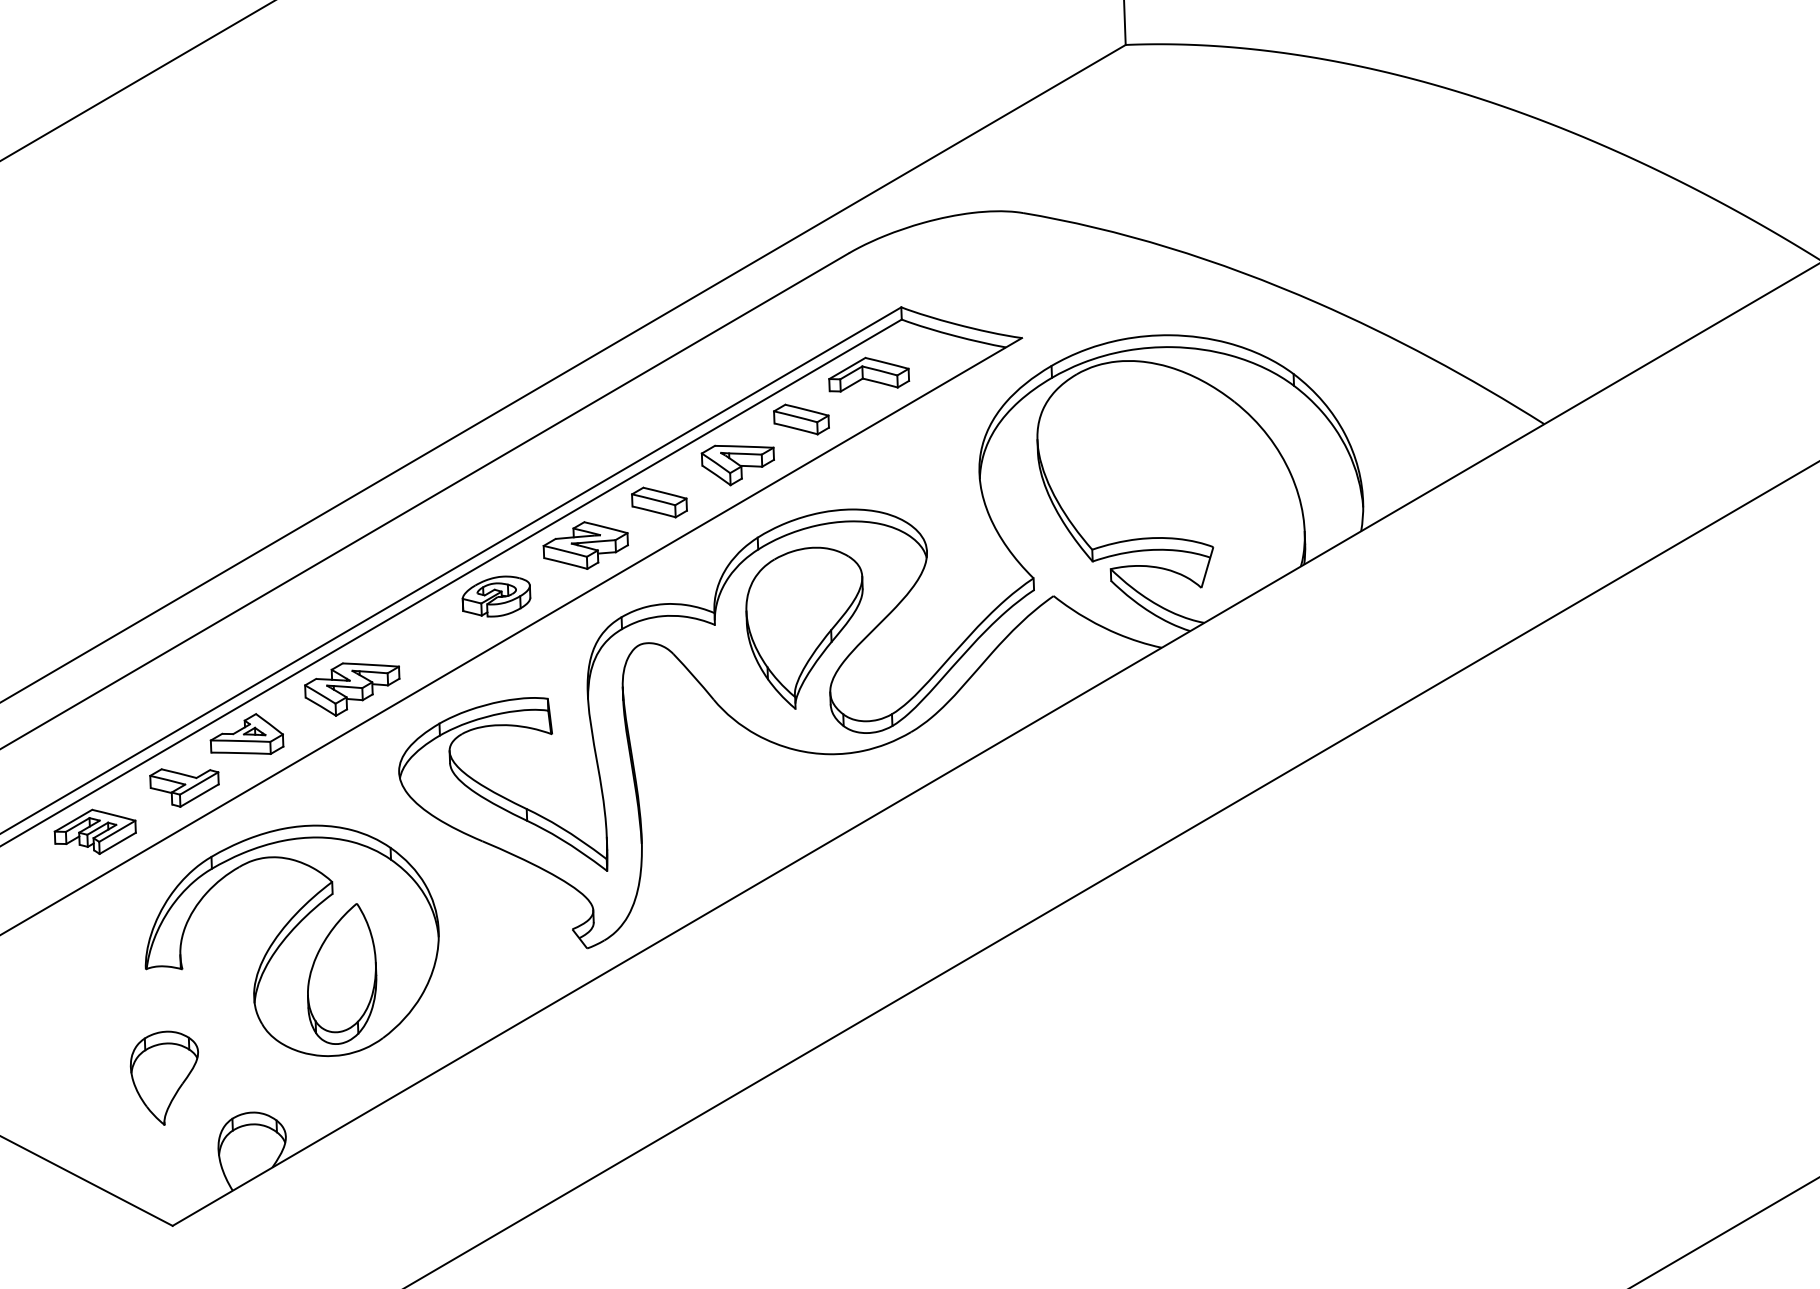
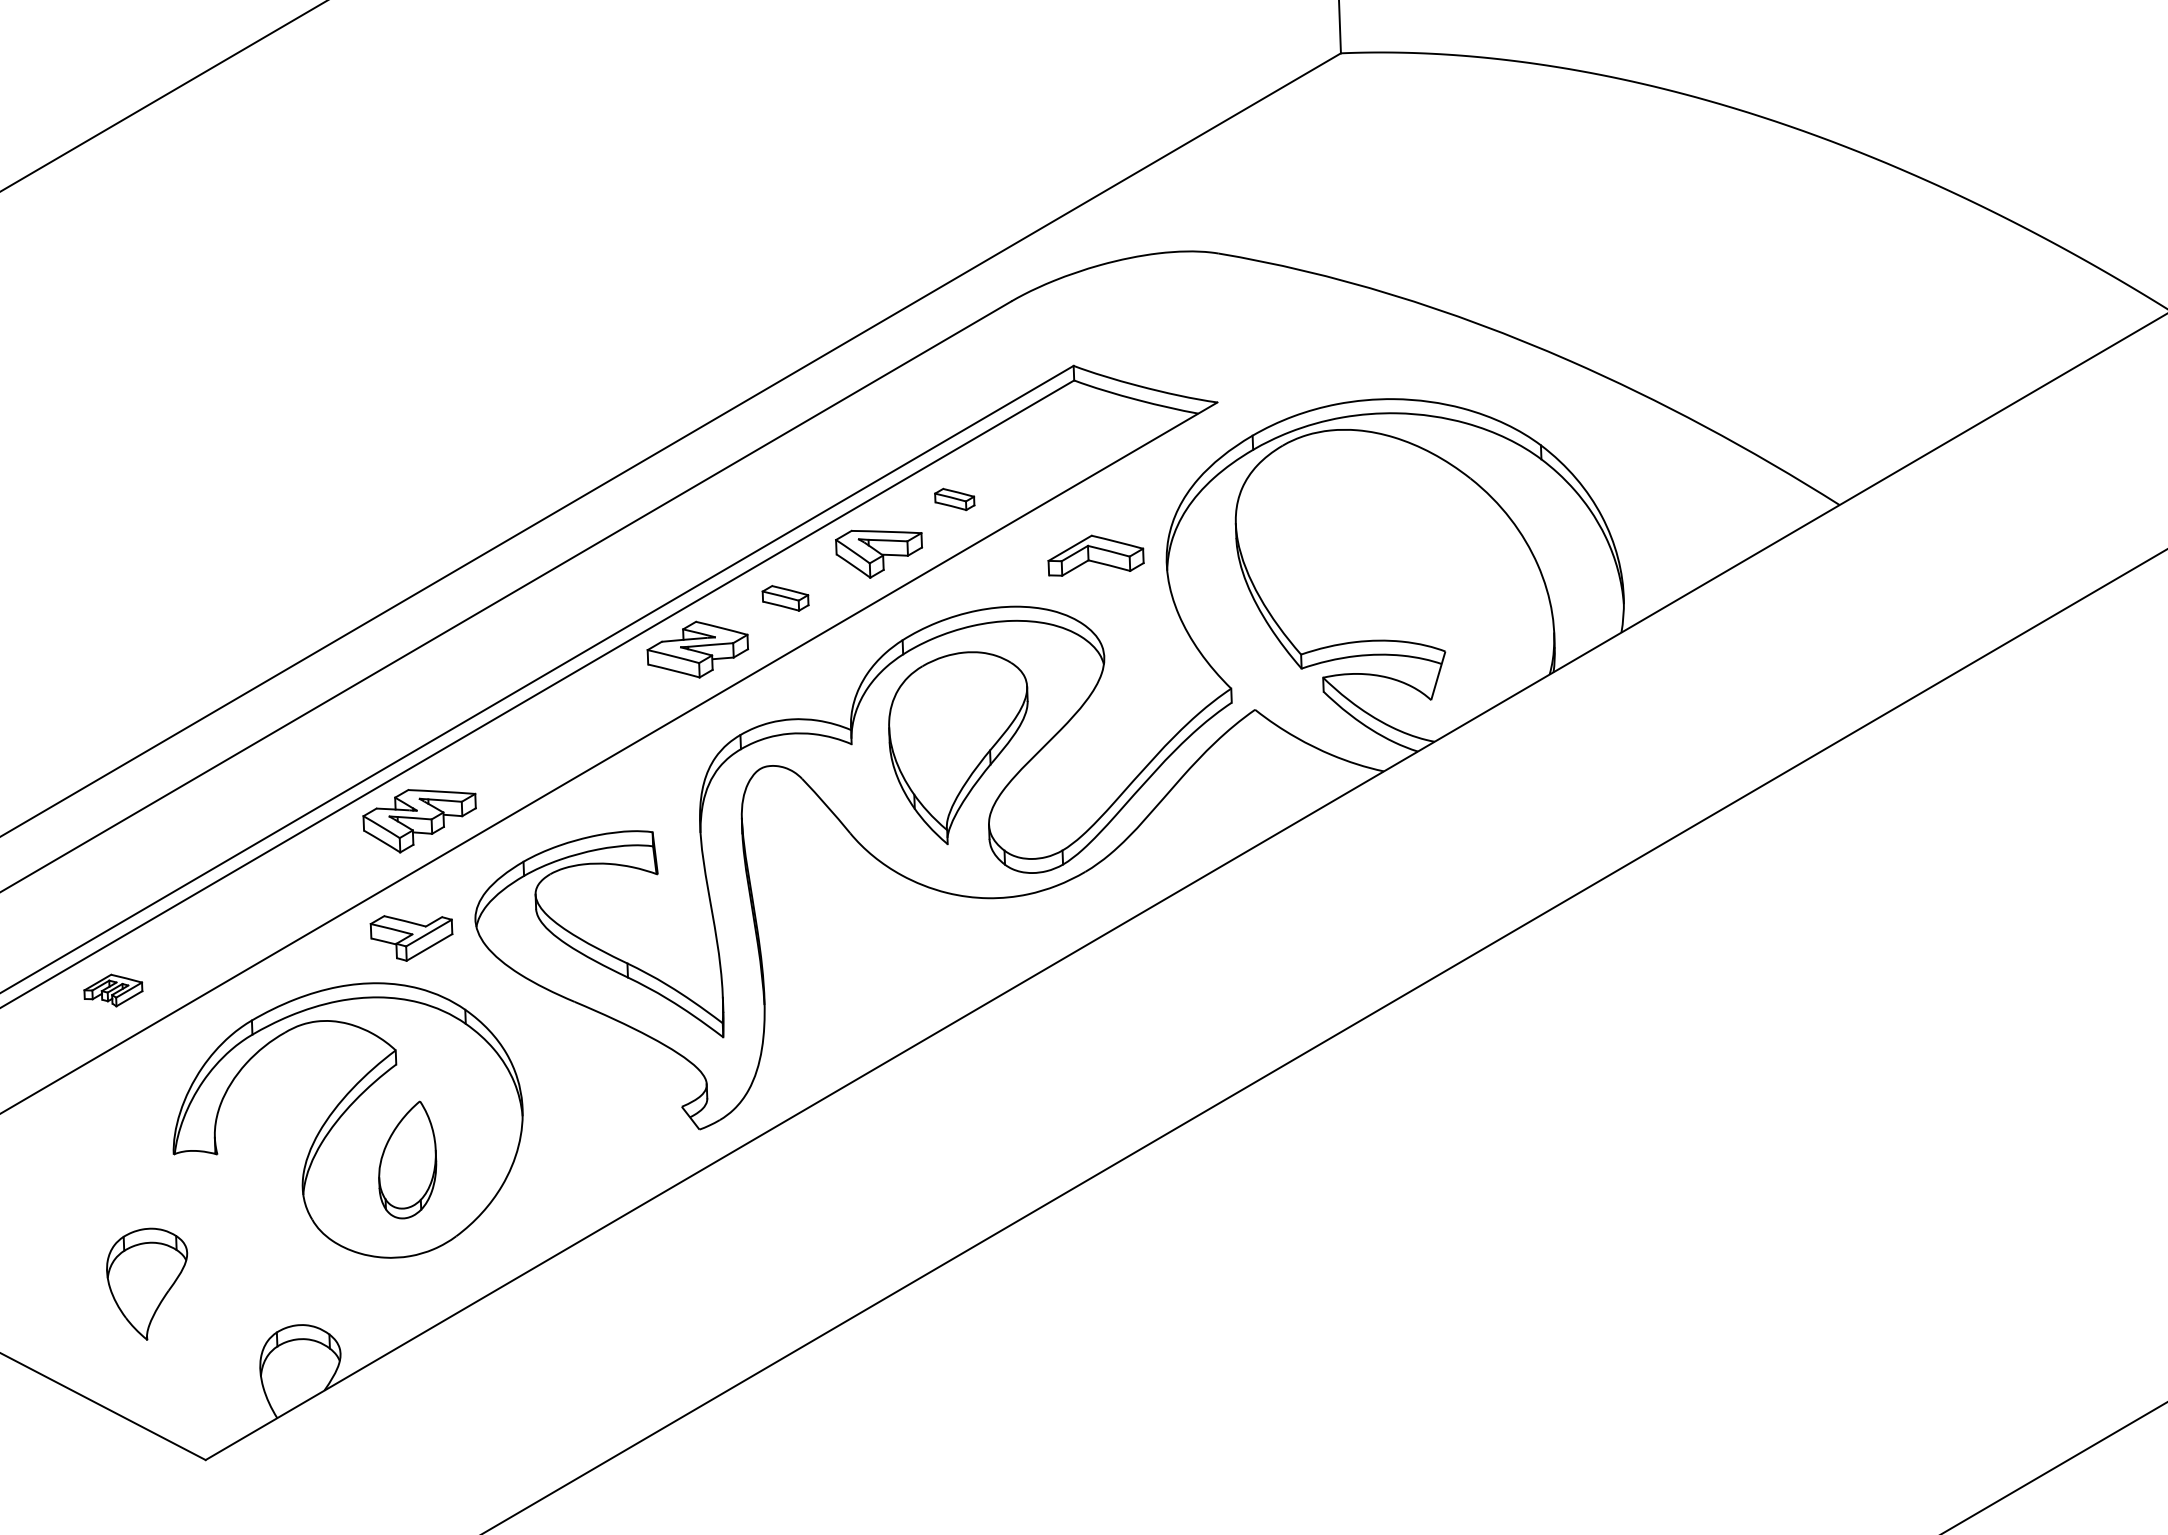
part: (869, 374) -> (1096, 555), moved
part: (801, 419) -> (954, 499), size x0.6
part: (659, 502) -> (785, 598), size x0.7
part: (496, 596) -> (591, 710), removed
part: (246, 733) -> (293, 873), removed
part: (184, 787) -> (411, 937), moved
part: (94, 831) -> (112, 990), size x0.6
part: (342, 973) -> (407, 1159), size x0.7
part: (163, 1077) -> (145, 1283), moved

